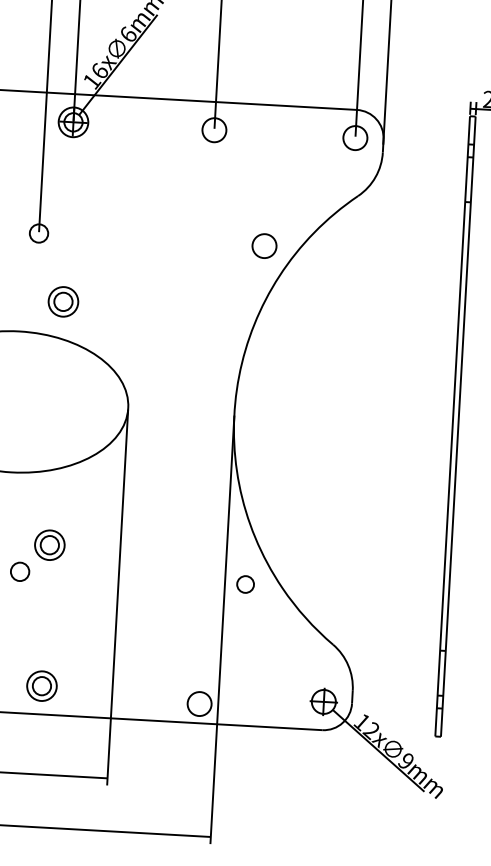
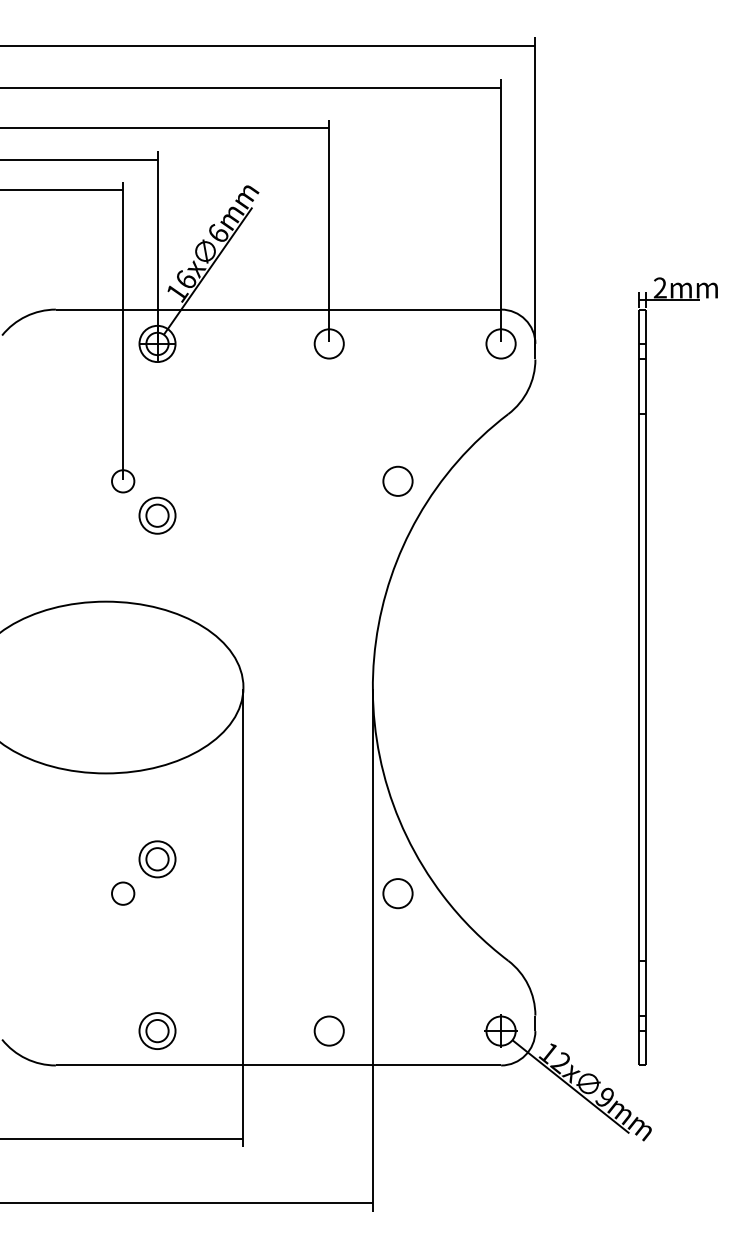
part: (63, 301) -> (157, 515), moved
part: (245, 584) -> (397, 893), size x1.43
part: (199, 703) -> (328, 1030), moved

